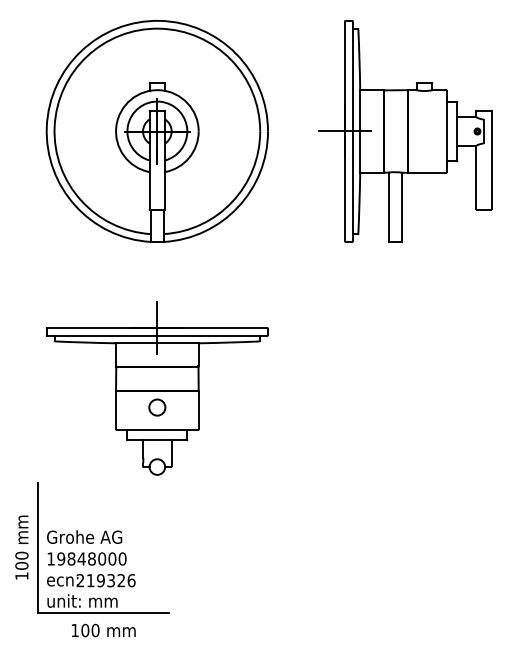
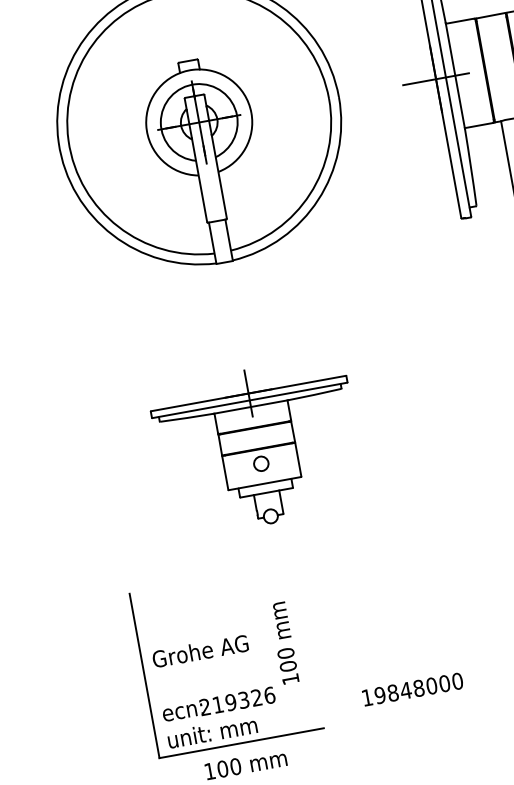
part: (157, 388) -> (258, 446), size x0.7
text: (21, 547) -> (283, 643), moved
text: (86, 558) -> (411, 689), moved

